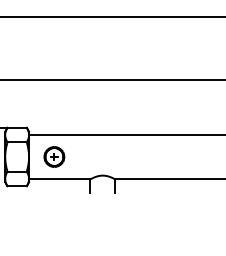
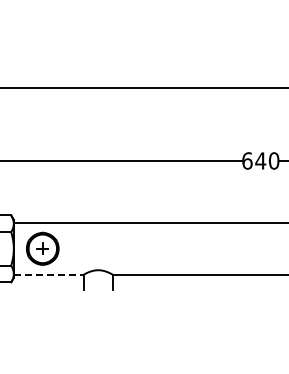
part: (54, 156) -> (42, 248), size x1.4
line: (60, 179) -> (49, 274), solid -> dashed

